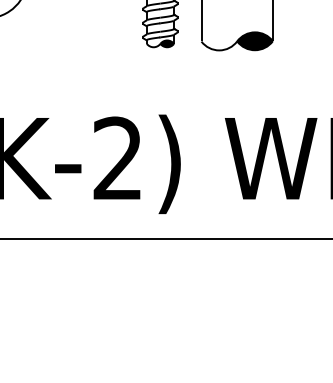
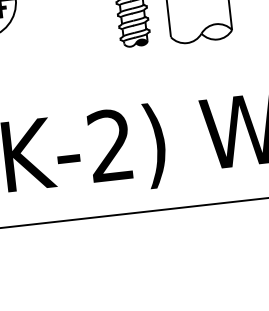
fill: (254, 41) -> (216, 32), removed

